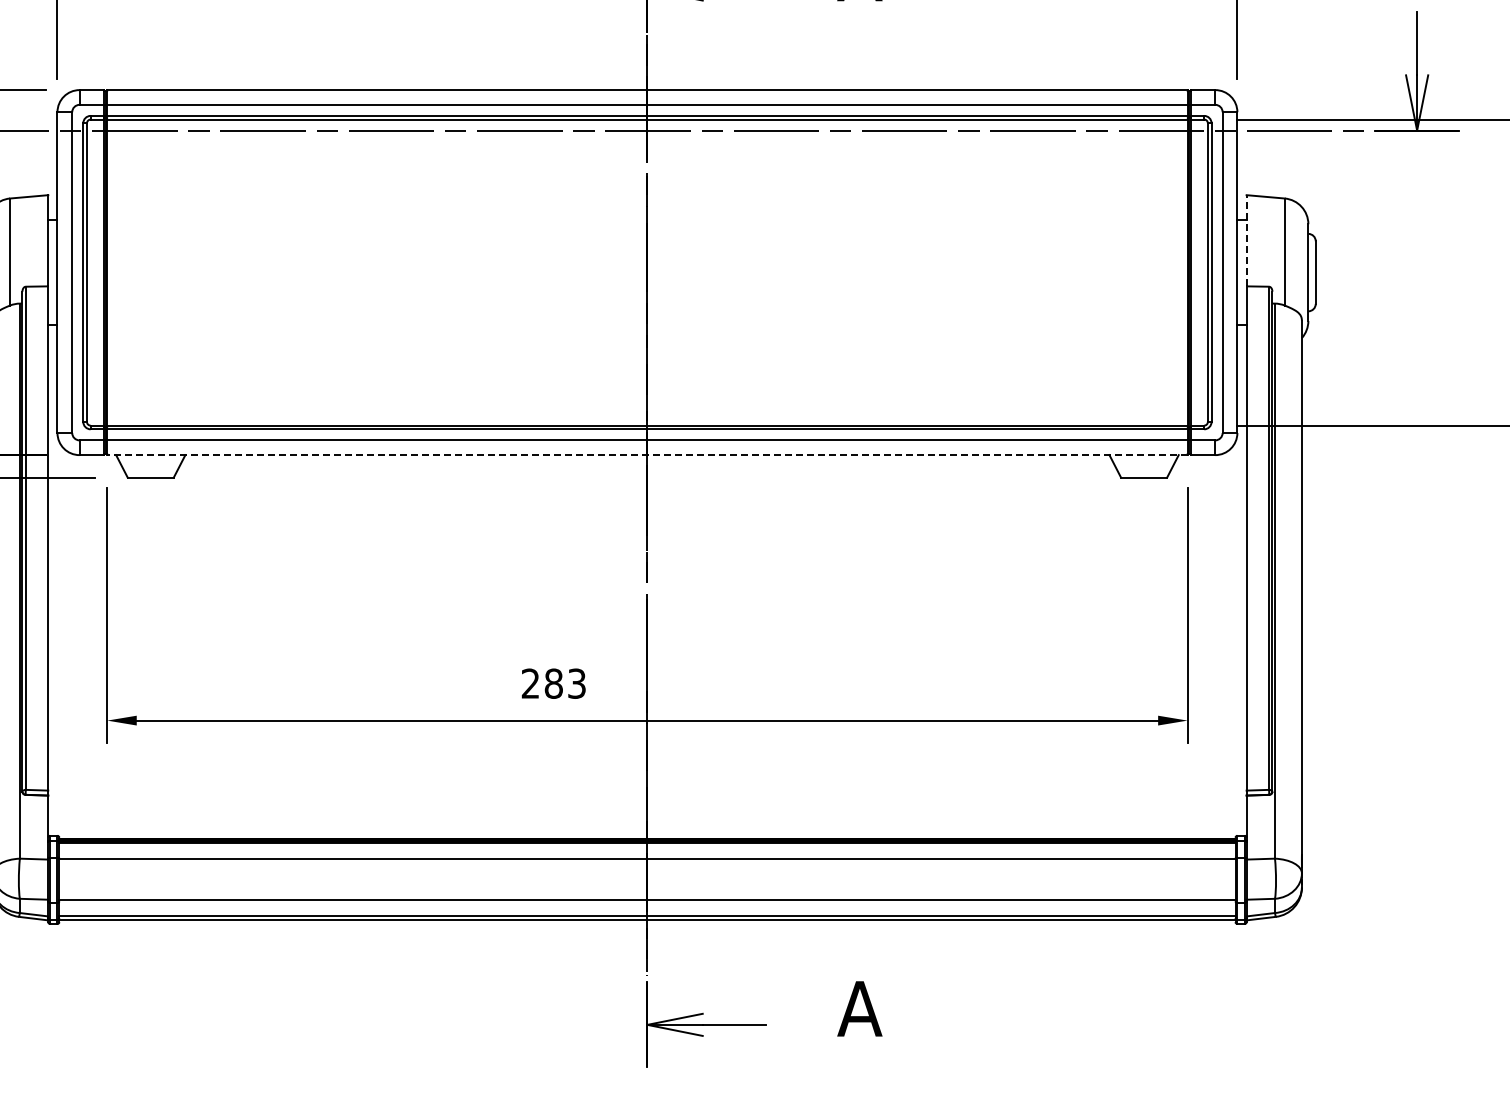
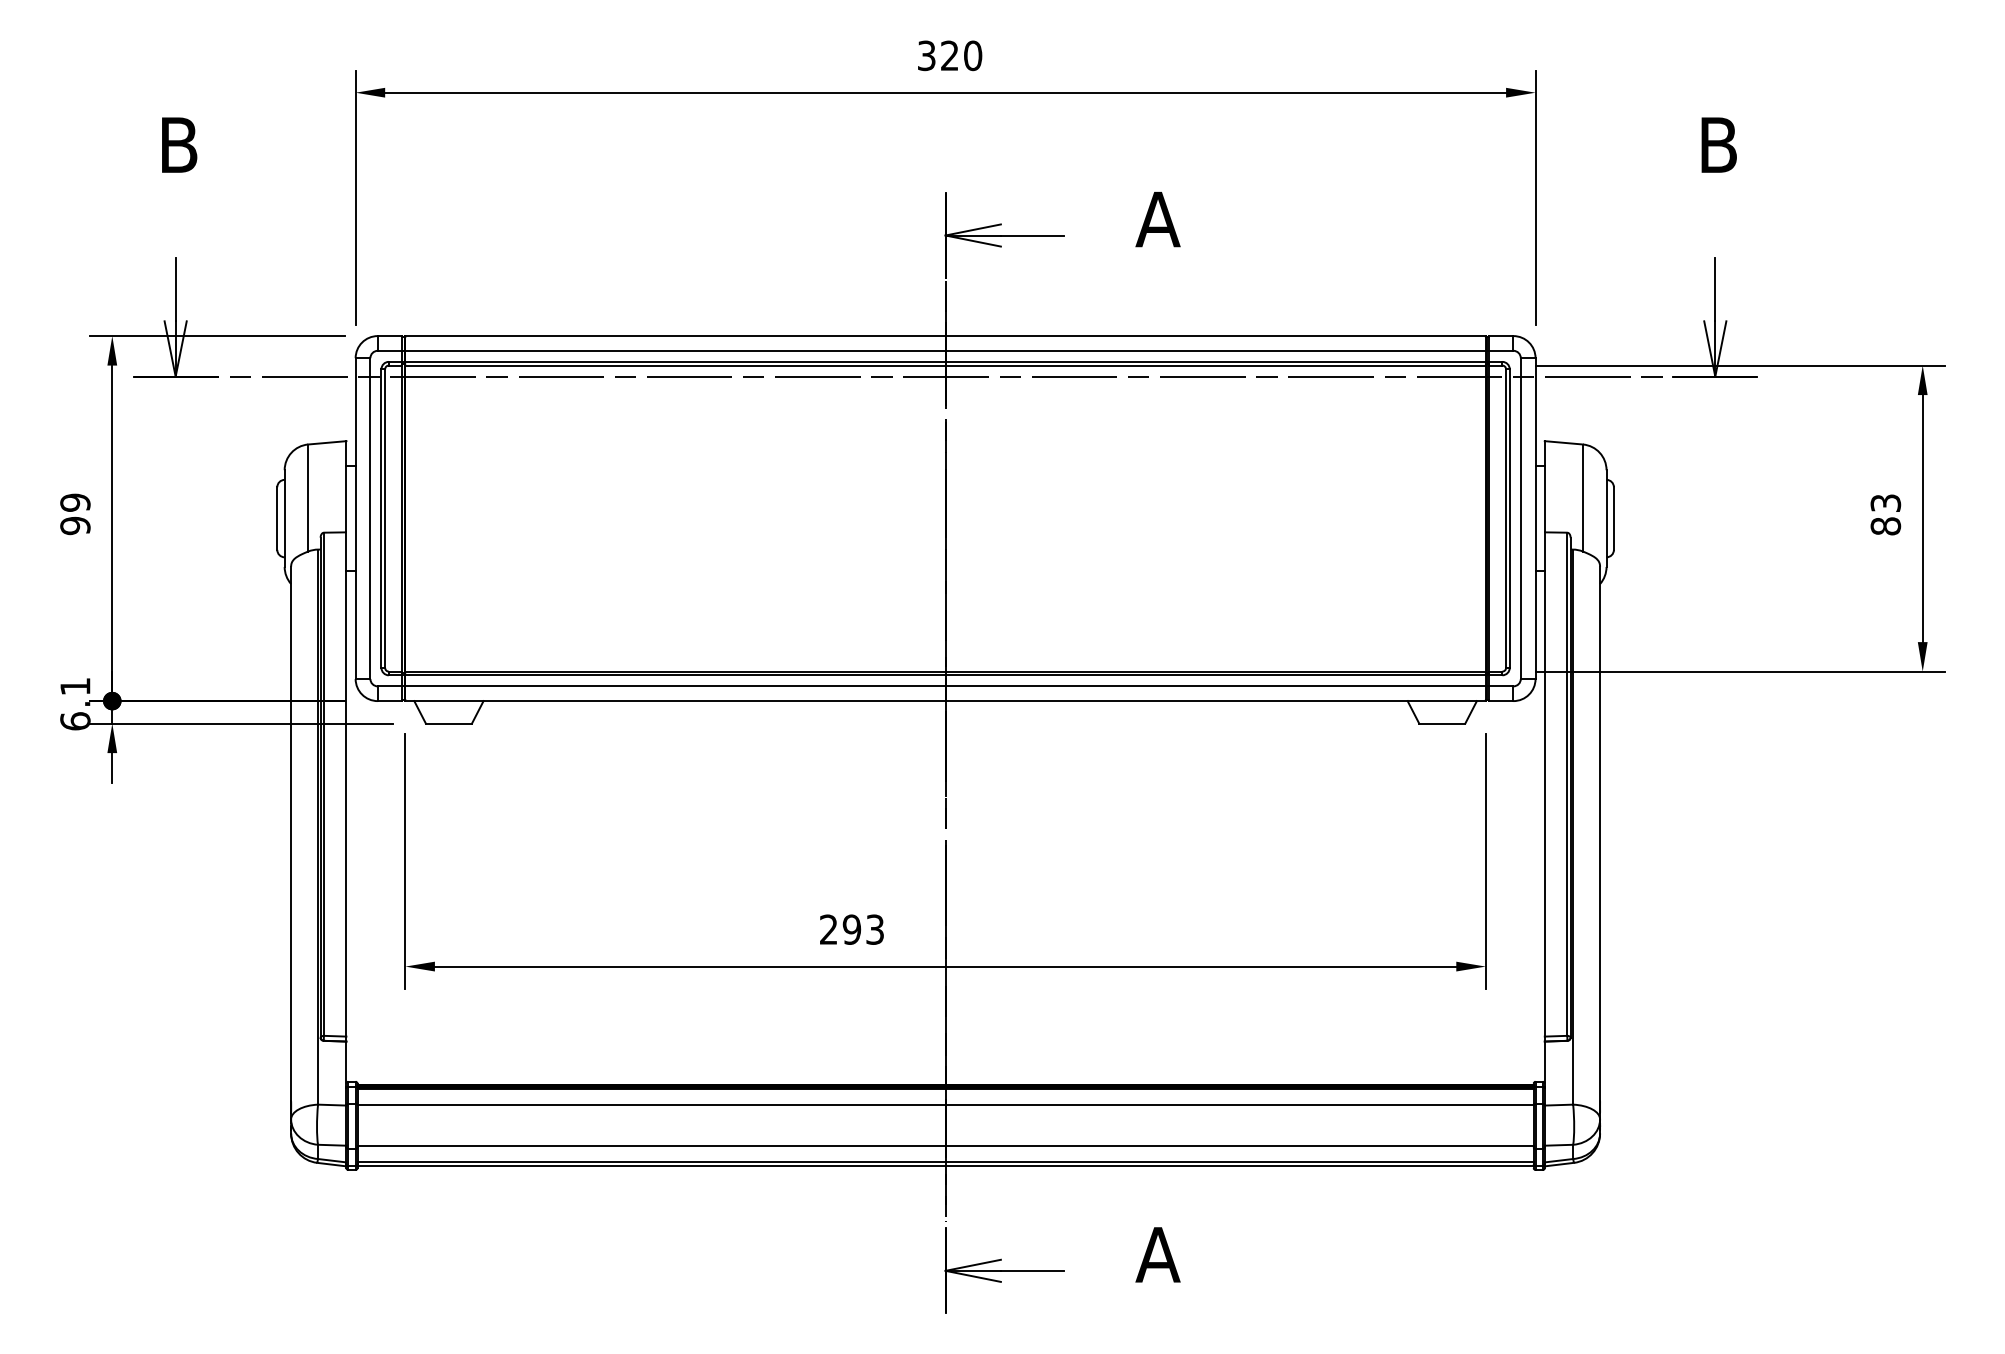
line: (1246, 240) -> (1544, 486), dashed -> solid
line: (647, 455) -> (945, 701), dashed -> solid
text: (553, 683) -> (851, 929), 283 -> 293

